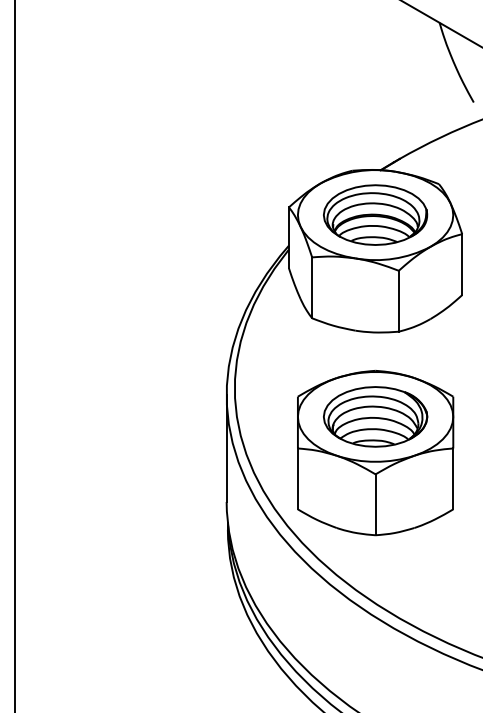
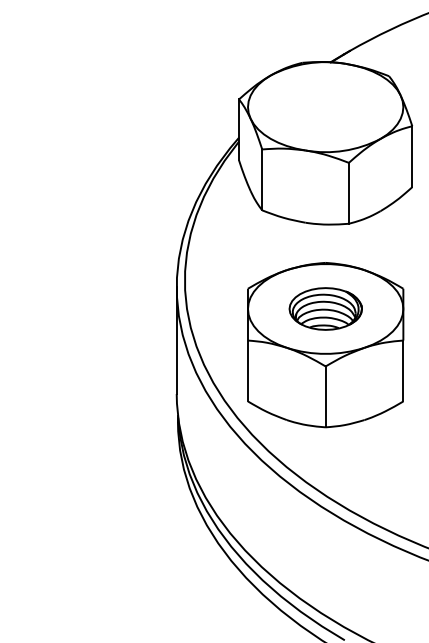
part: (375, 214) -> (325, 106), removed
part: (375, 416) -> (325, 308), size x0.7

